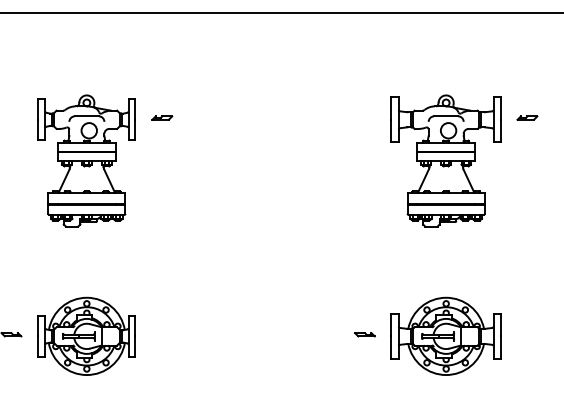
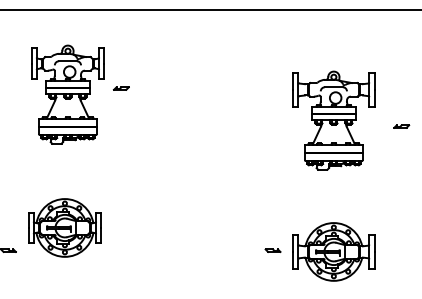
part: (527, 117) -> (401, 126), moved
part: (86, 160) -> (67, 94), moved
part: (86, 335) -> (64, 227), moved

